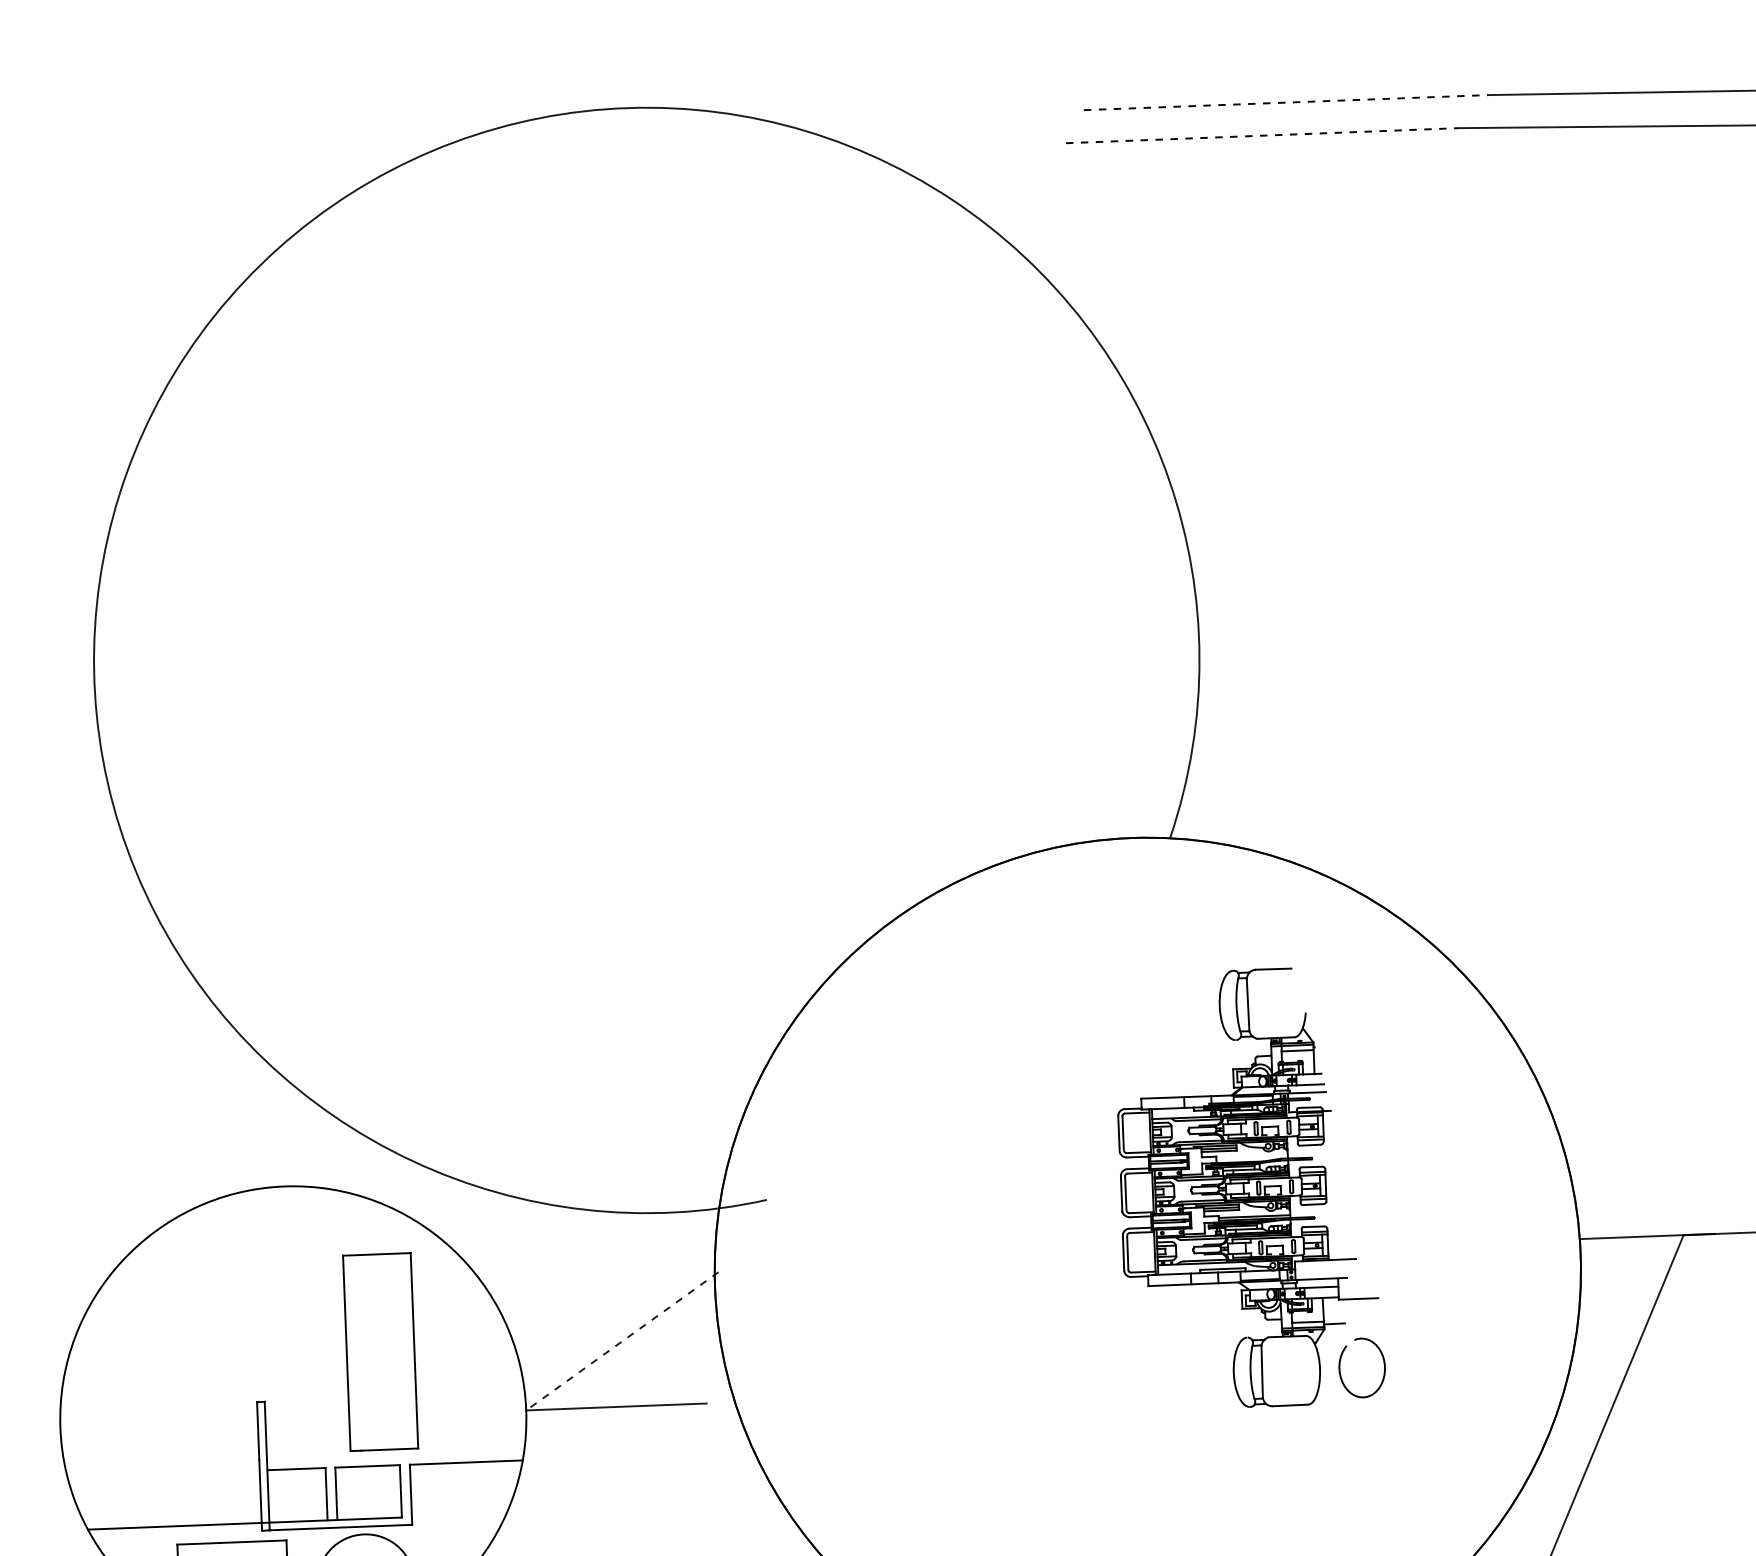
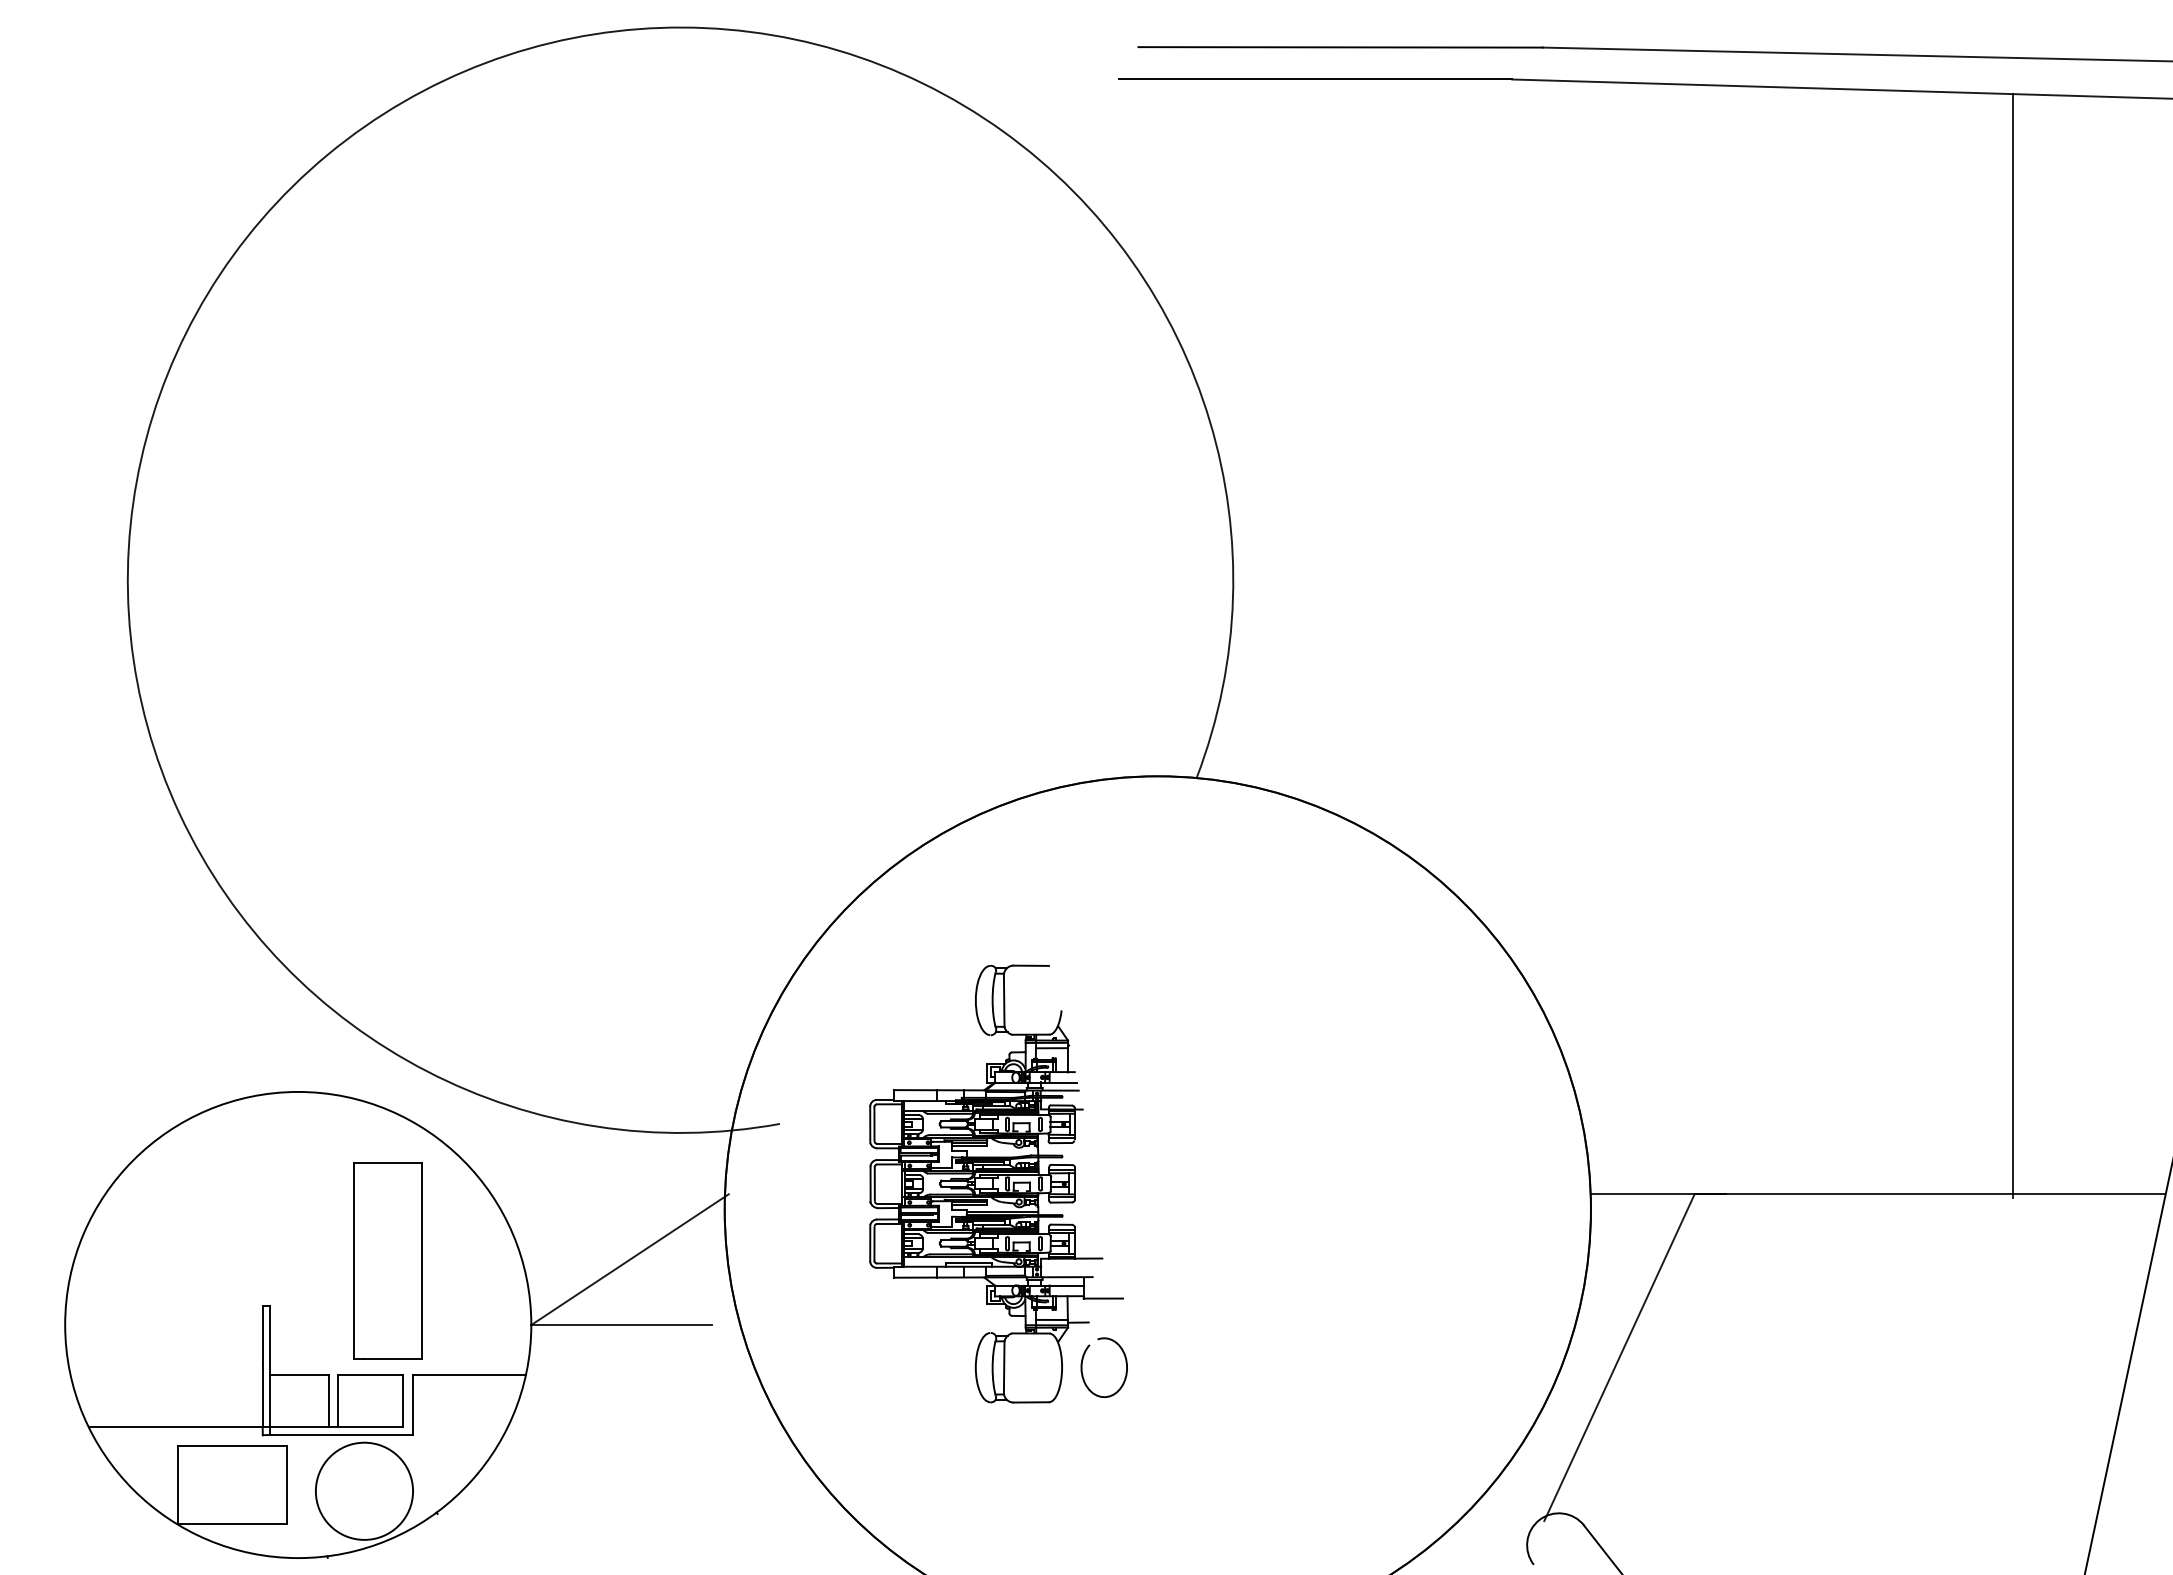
line: (1286, 102) -> (1341, 47), dashed -> solid
line: (1263, 135) -> (1316, 79), dashed -> solid
part: (1249, 1187) -> (998, 1183), moved
line: (621, 1341) -> (629, 1259), dashed -> solid

